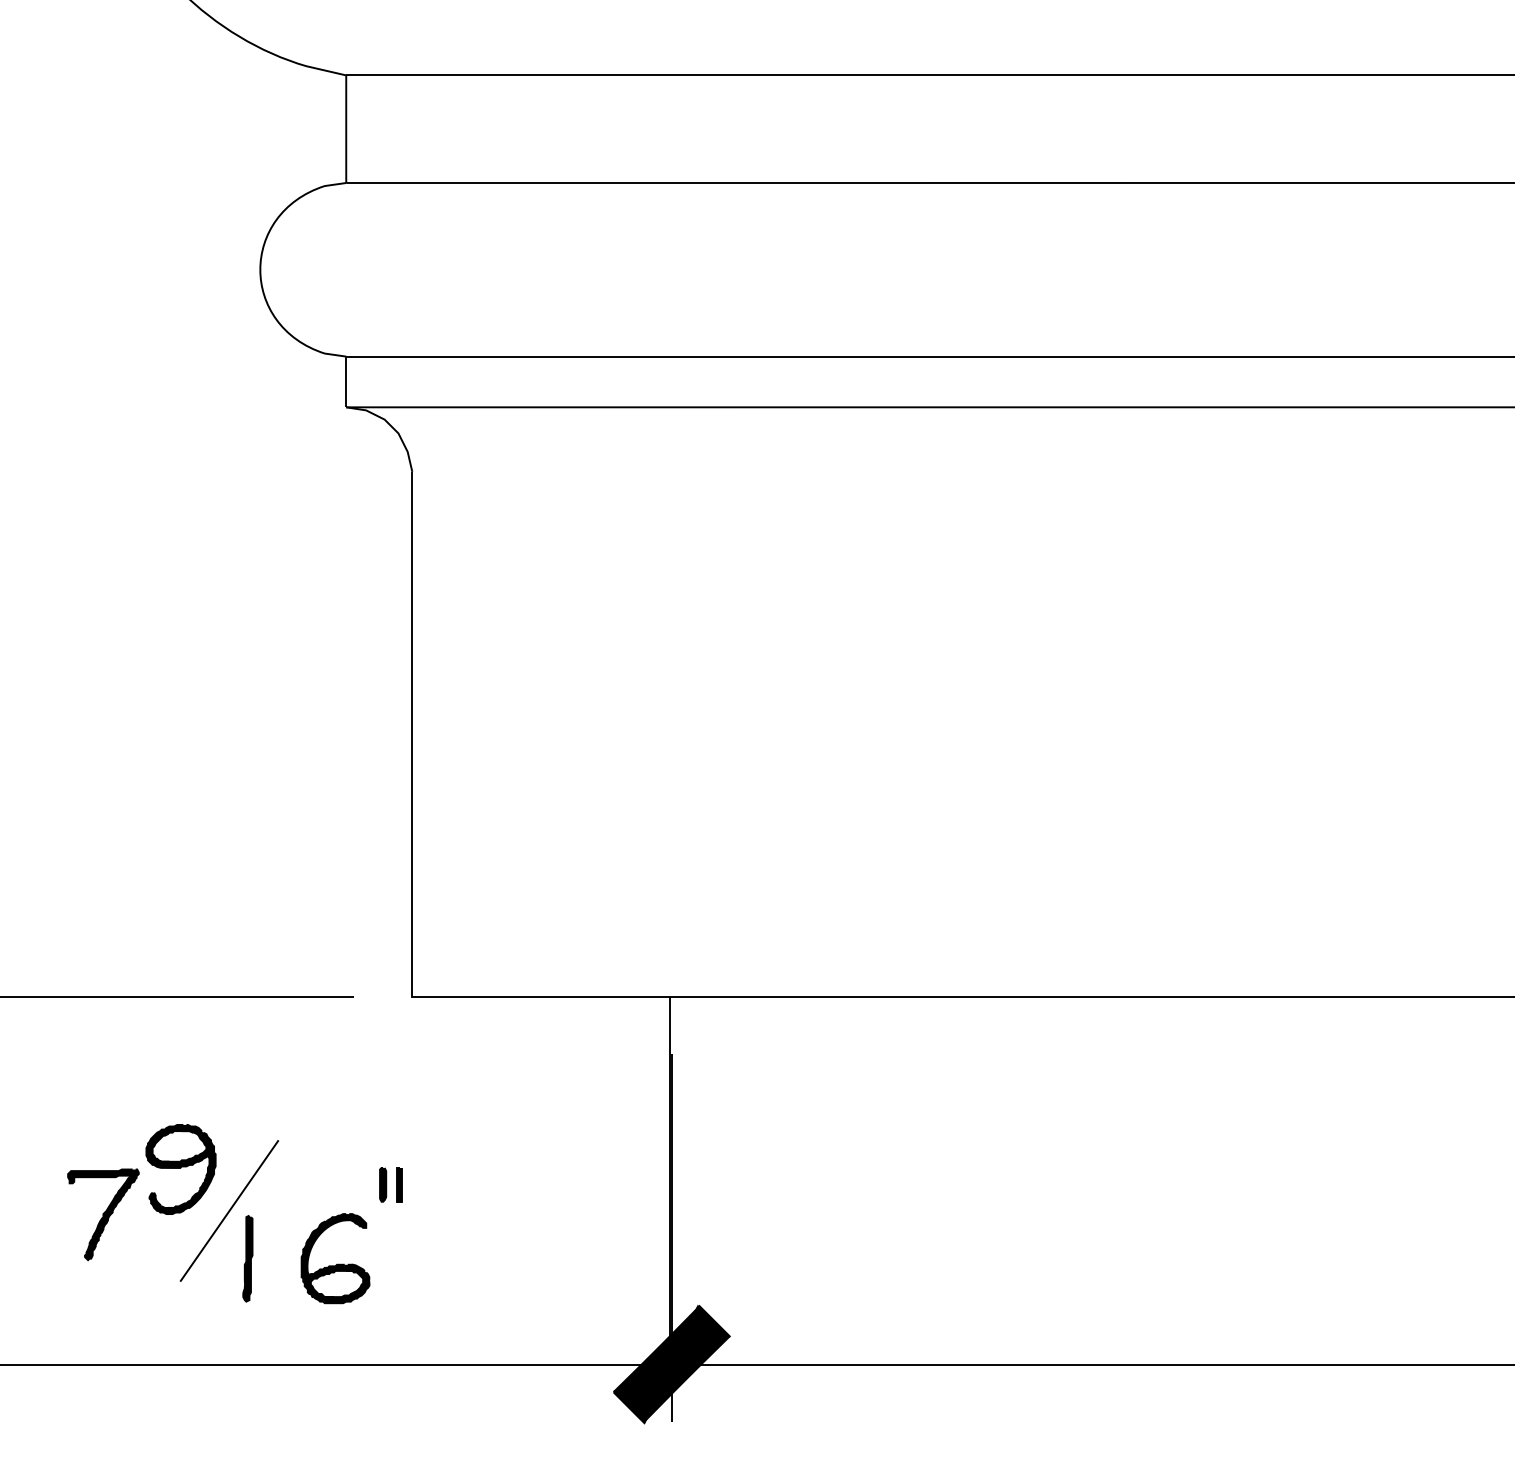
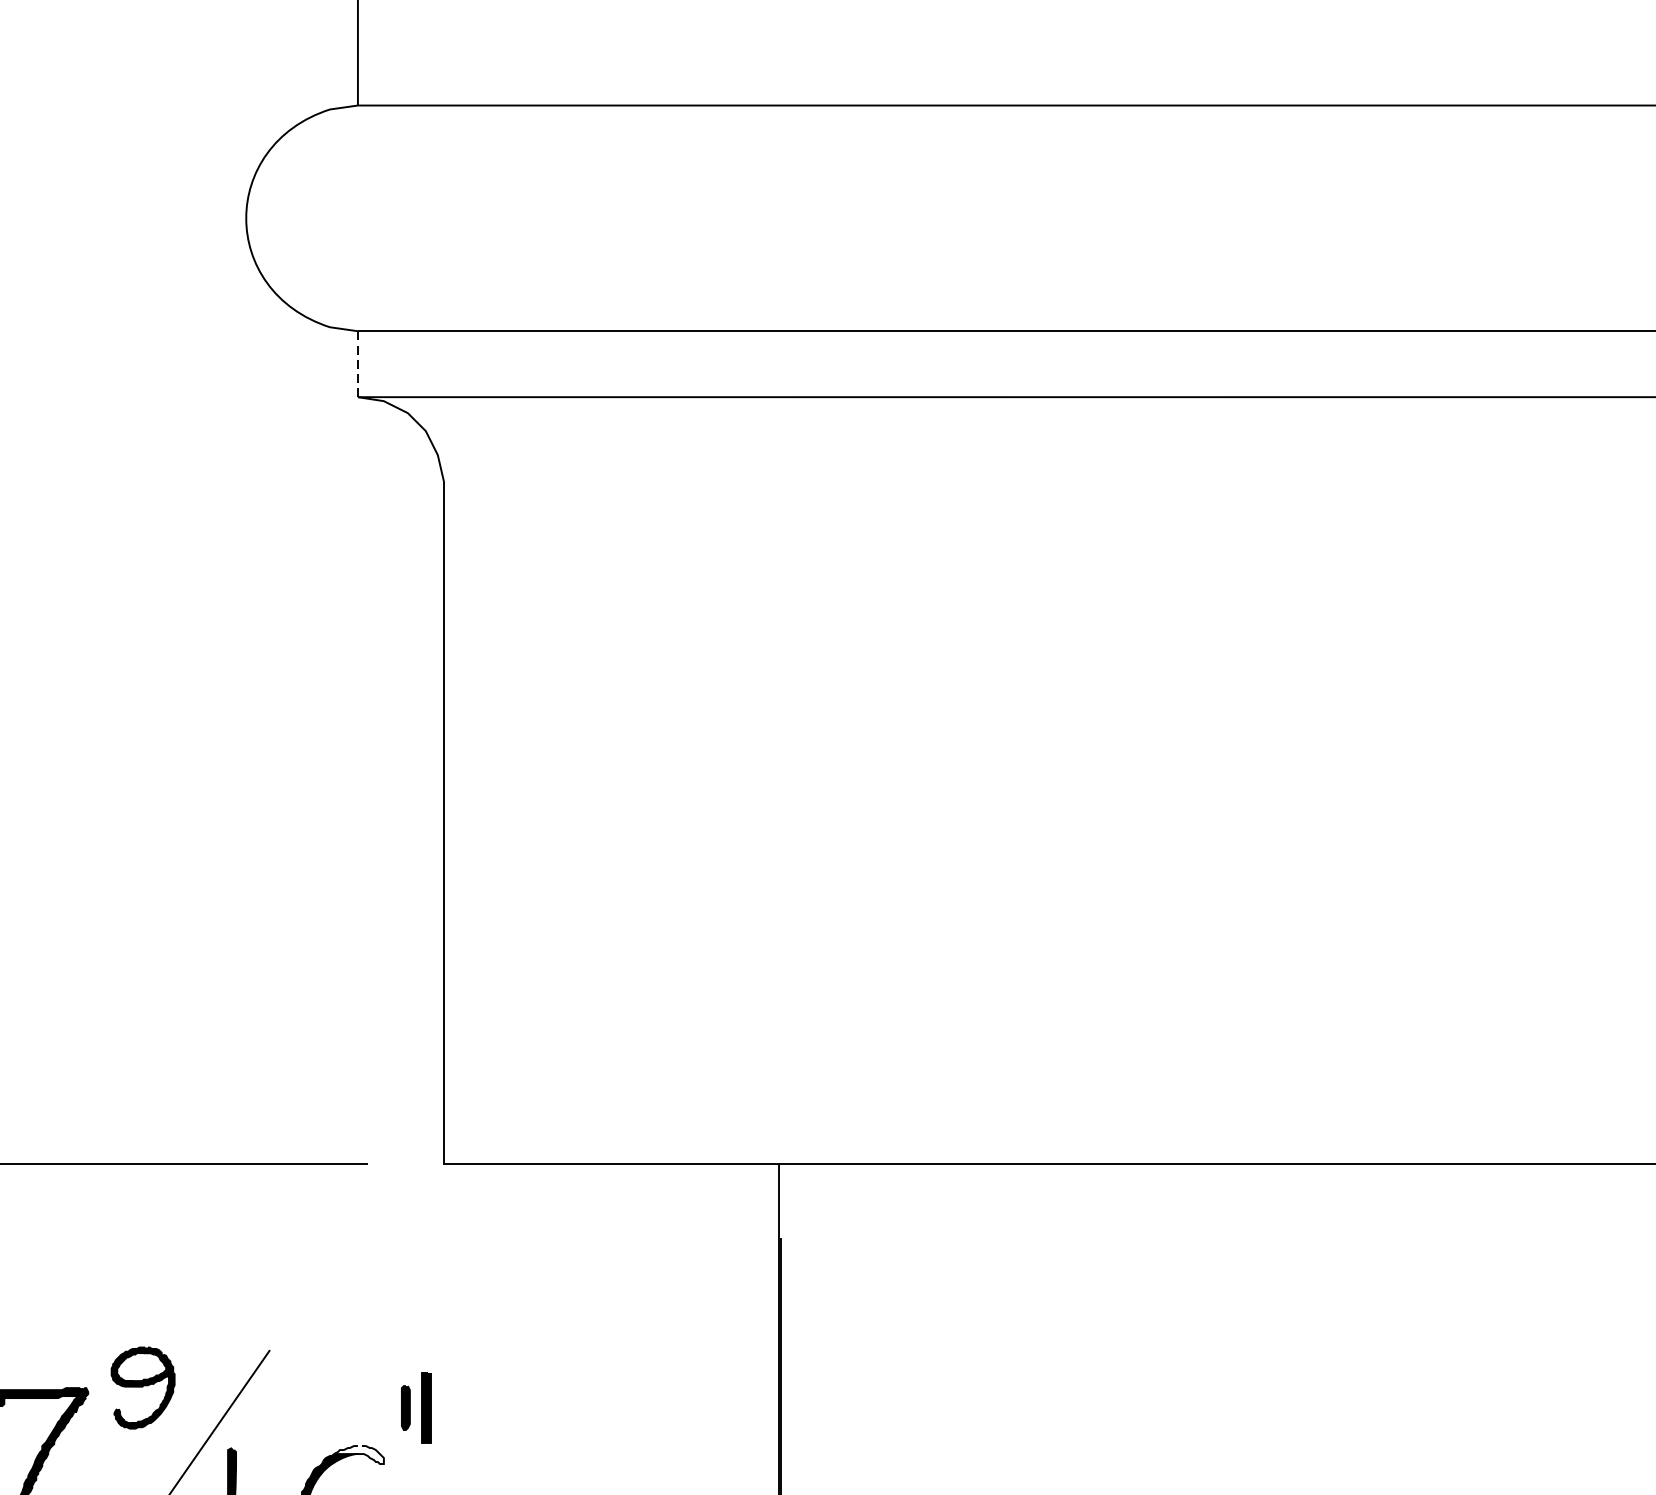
line: (346, 382) -> (358, 364), solid -> dashed
part: (180, 1169) -> (142, 1388), size x0.7
part: (399, 1184) -> (427, 1407), size x1.6
fill: (346, 1220) -> (358, 1454), removed

